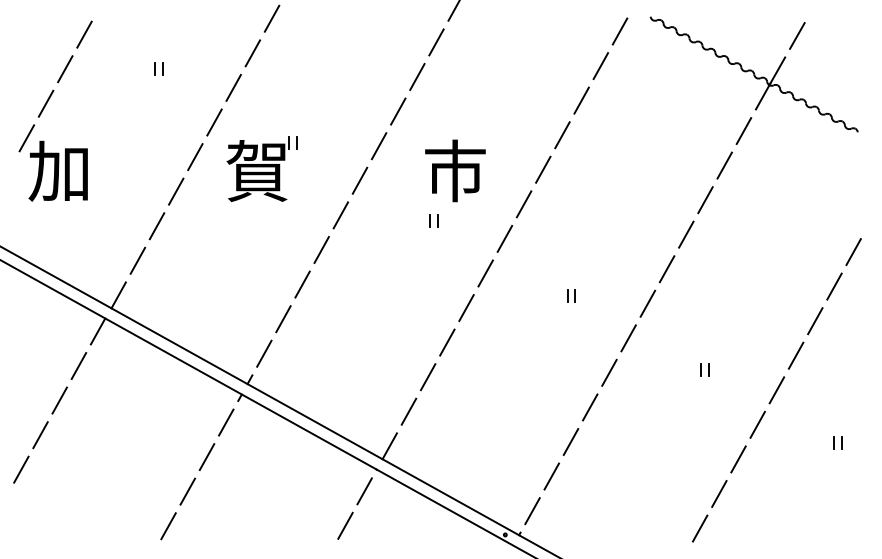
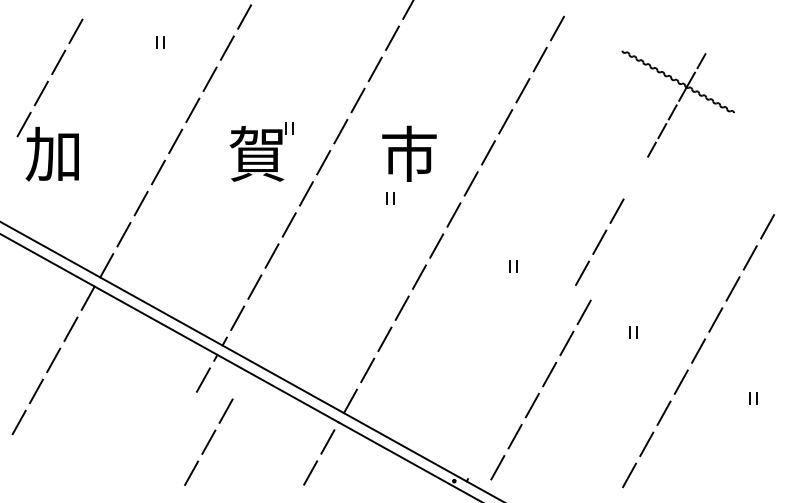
part: (158, 69) -> (160, 42), moved
part: (754, 114) -> (678, 103), size x0.6
part: (261, 168) -> (261, 151), moved
line: (582, 420) -> (542, 386), moved
line: (187, 490) -> (208, 441), moved

